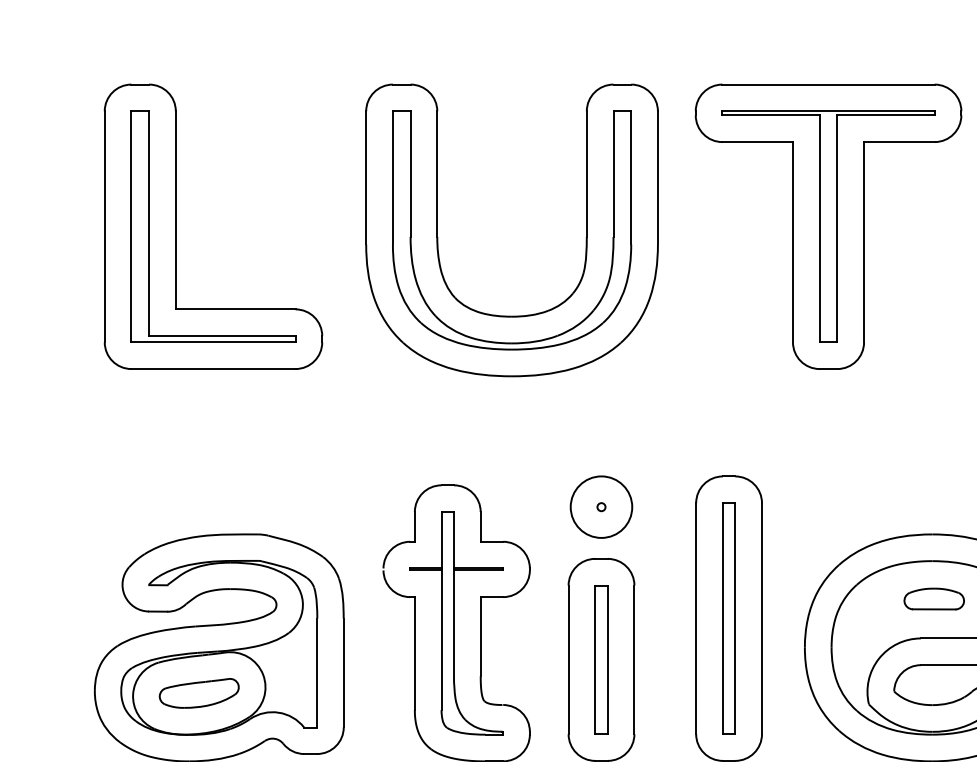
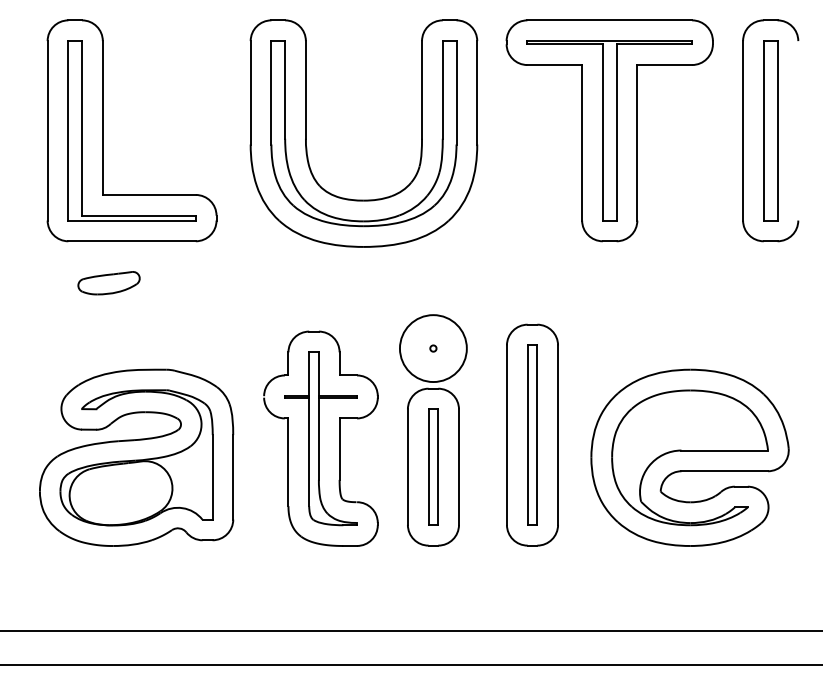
circle: (601, 507) -> (433, 348), size x1.4
part: (933, 598) -> (691, 419), removed
part: (198, 693) -> (108, 283), moved

